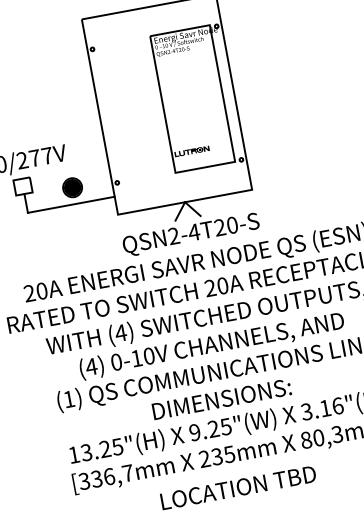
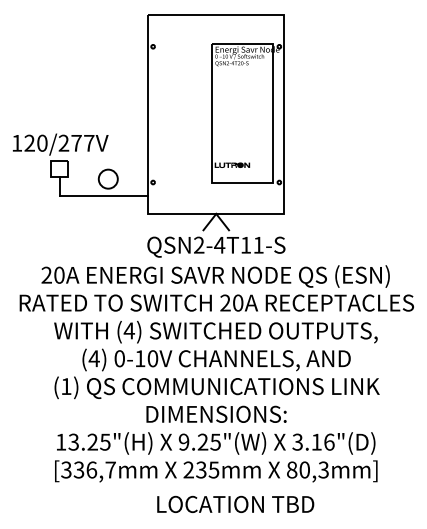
fill: (72, 187) -> (108, 178), removed
text: (225, 225) -> (251, 244), QSN2-4T20-S -> QSN2-4T11-S
text: (238, 486) -> (235, 503), moved

